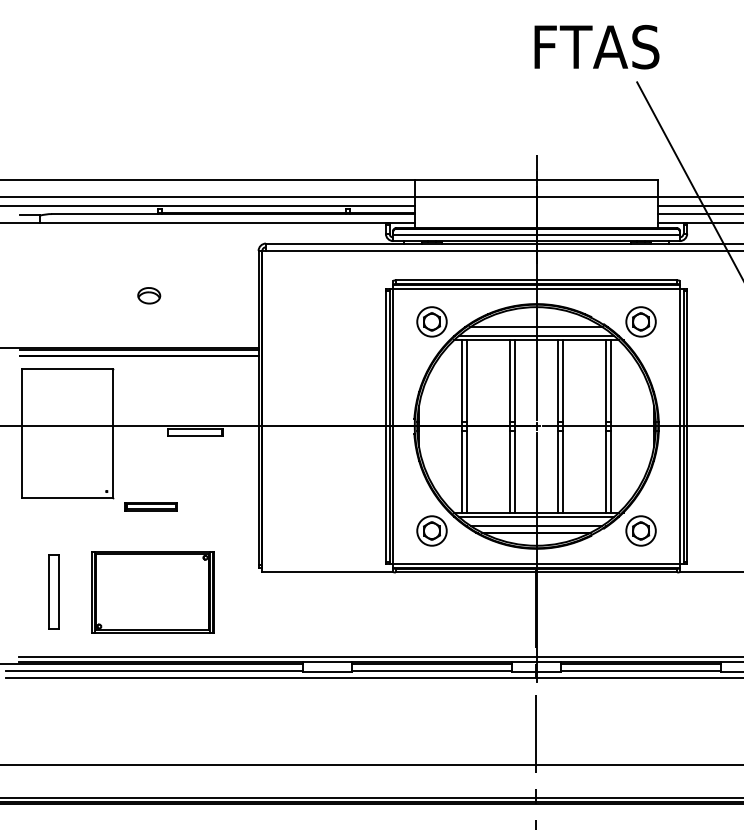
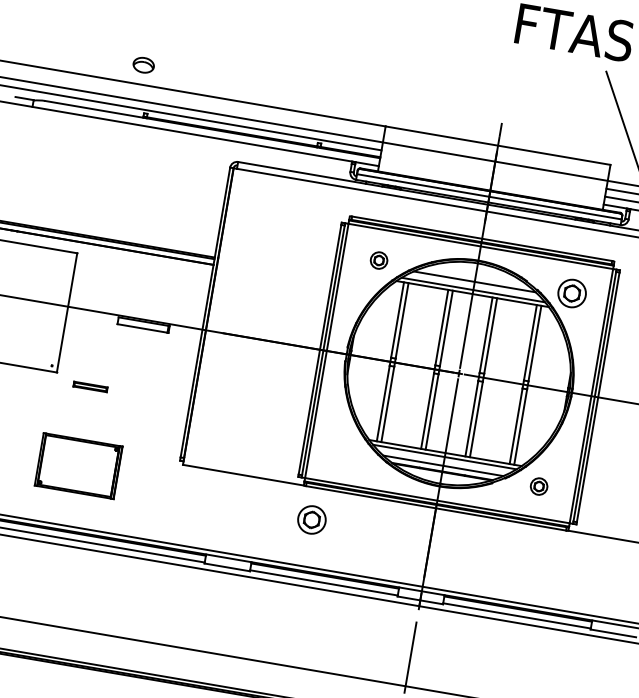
part: (149, 295) -> (144, 65), moved
part: (431, 321) -> (378, 260), size x0.6
part: (150, 506) -> (90, 386), size x0.7
part: (431, 530) -> (311, 519), moved
part: (640, 530) -> (538, 486), size x0.6
part: (152, 592) -> (78, 466), size x0.7

